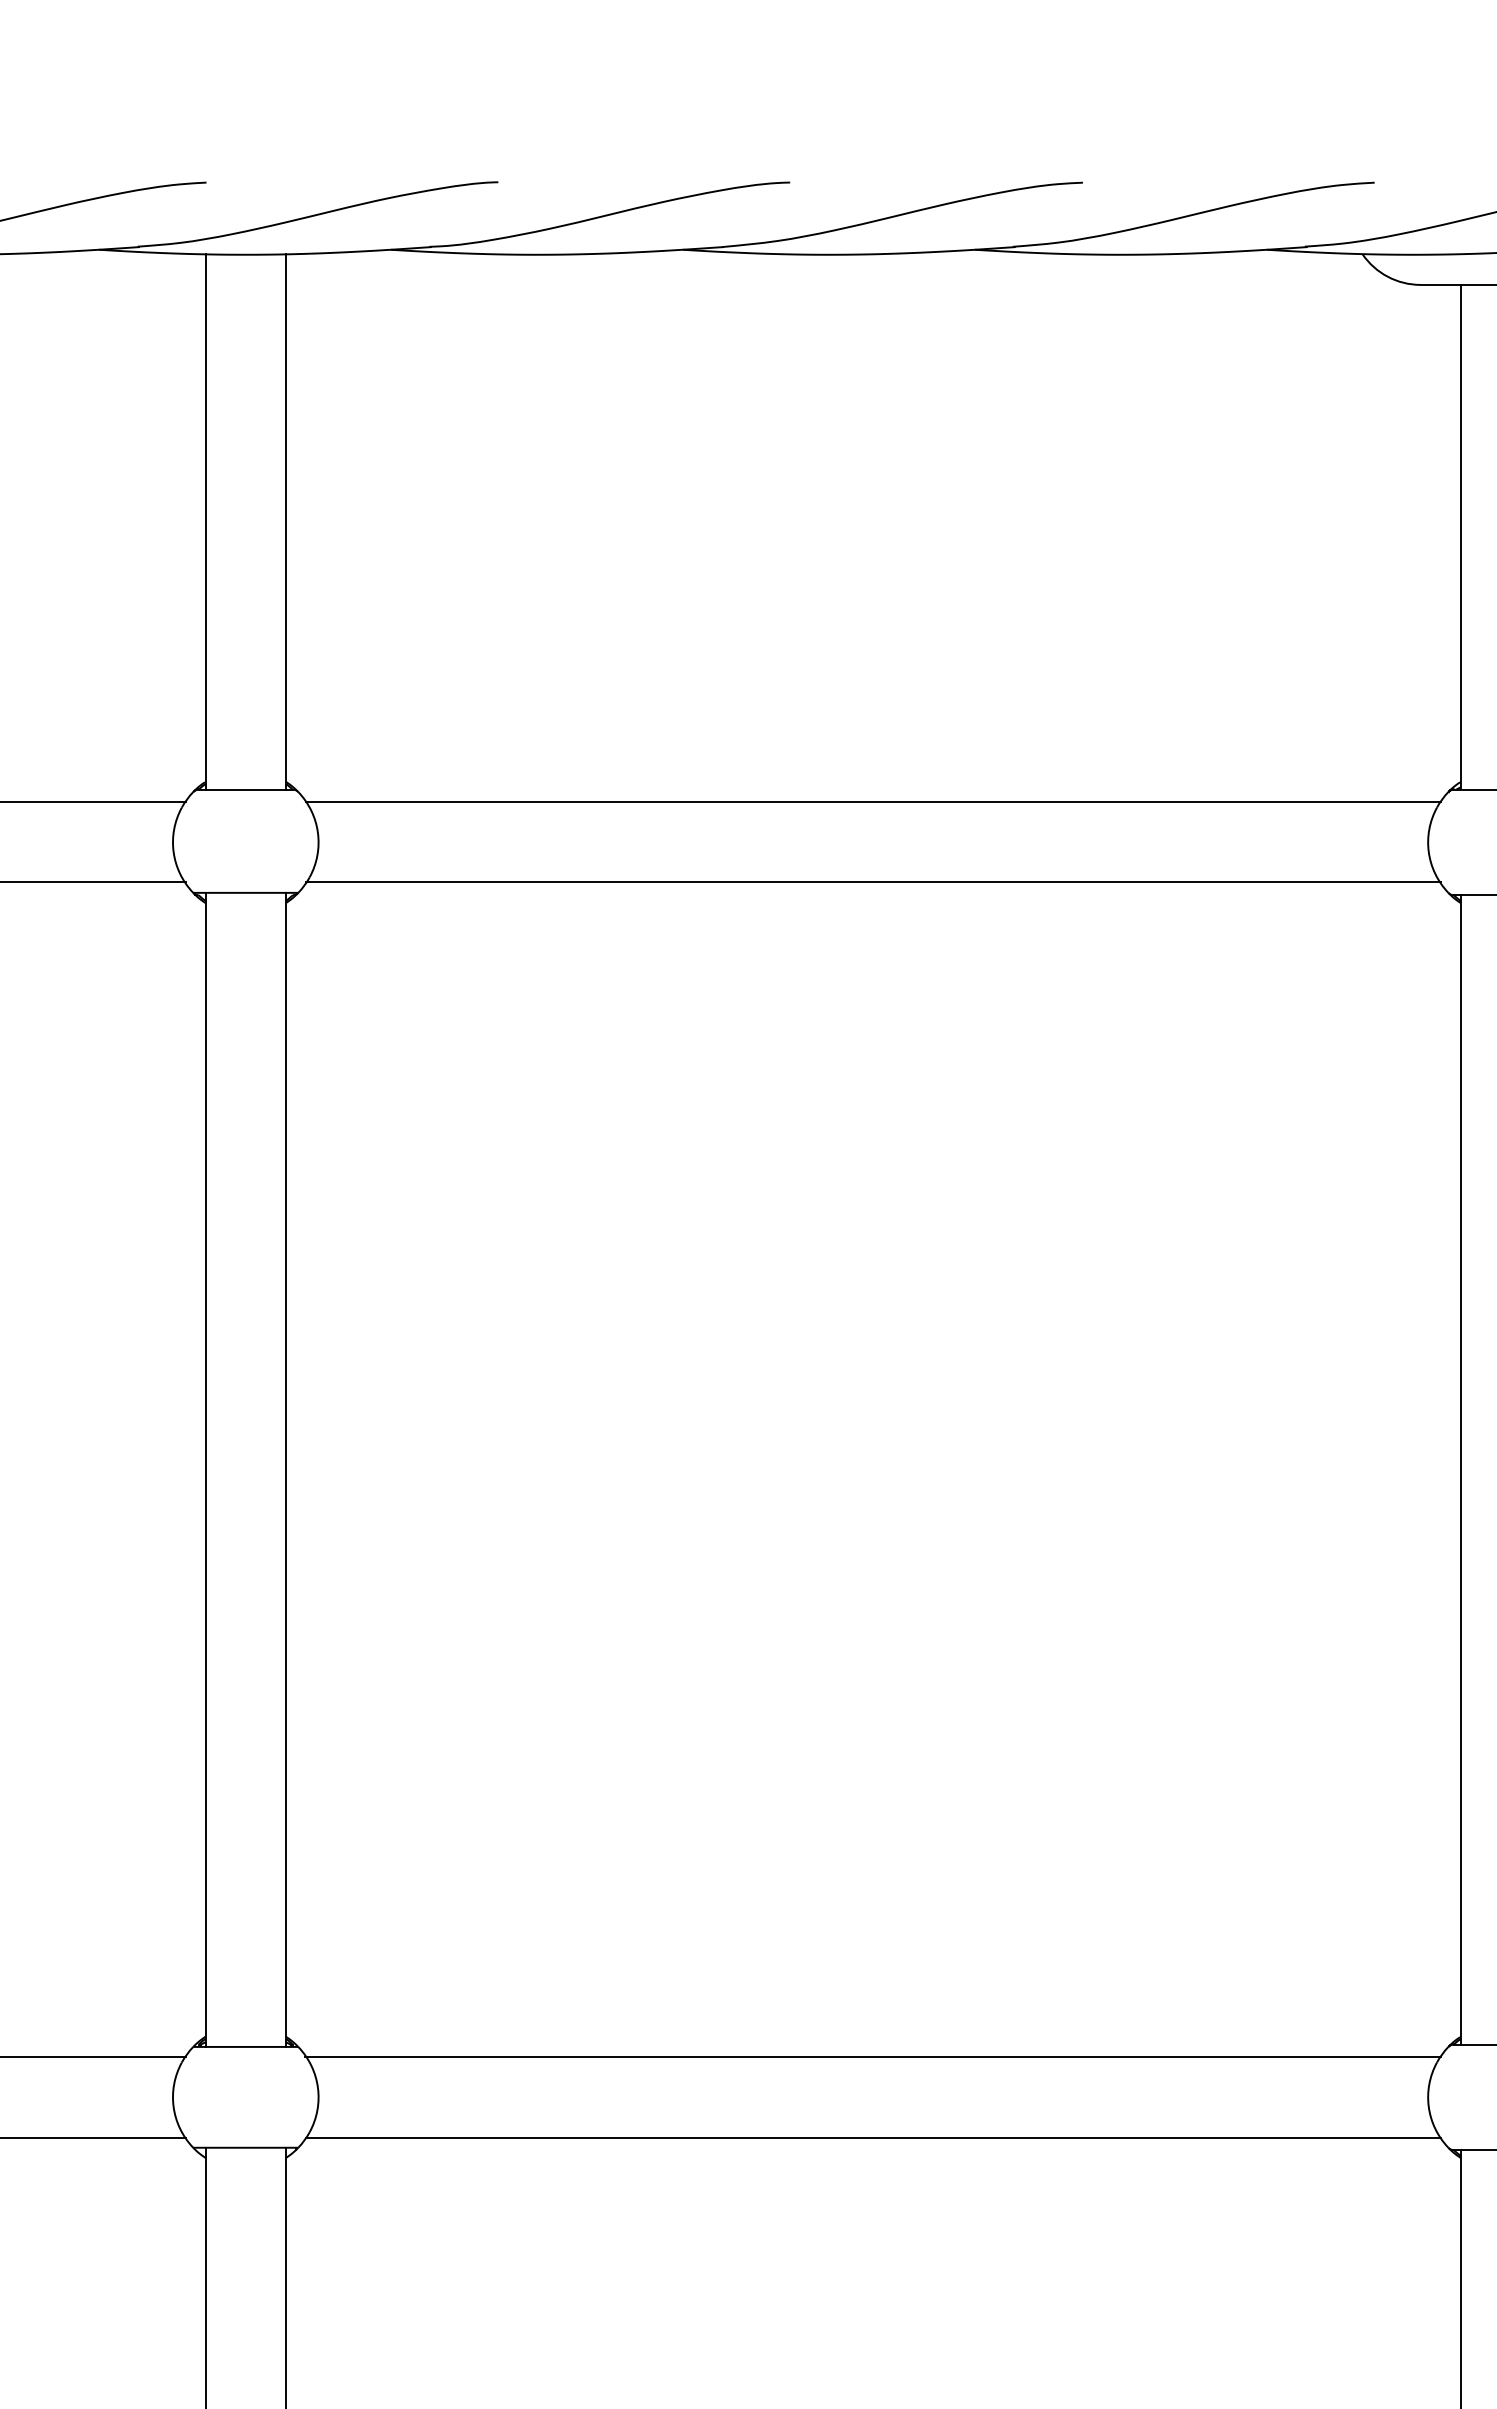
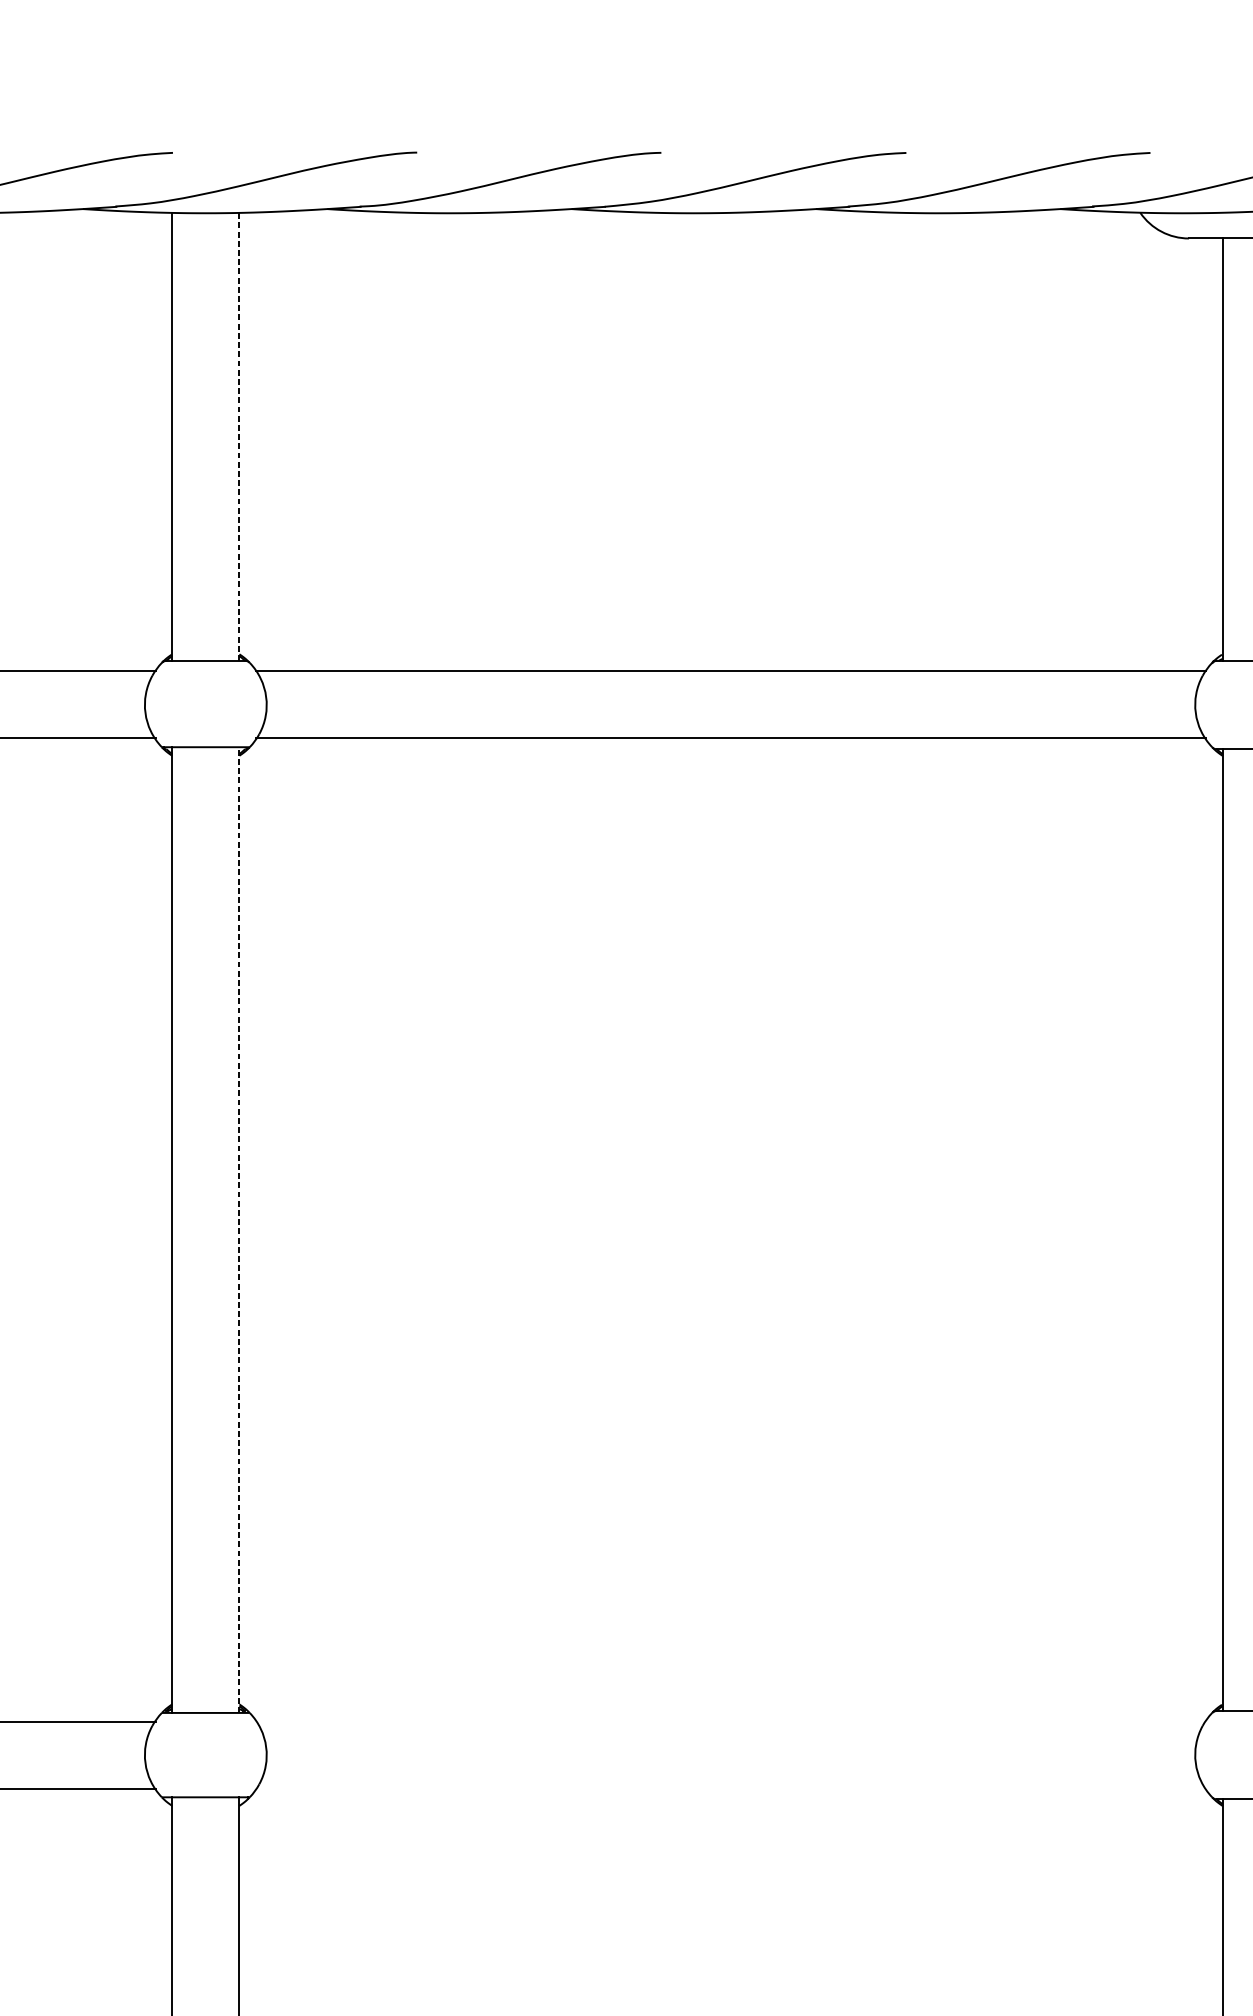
line: (285, 522) -> (239, 437), solid -> dashed
line: (285, 1469) -> (239, 1229), solid -> dashed
line: (872, 2057) -> (730, 1721), removed
line: (873, 2137) -> (731, 1788), removed

